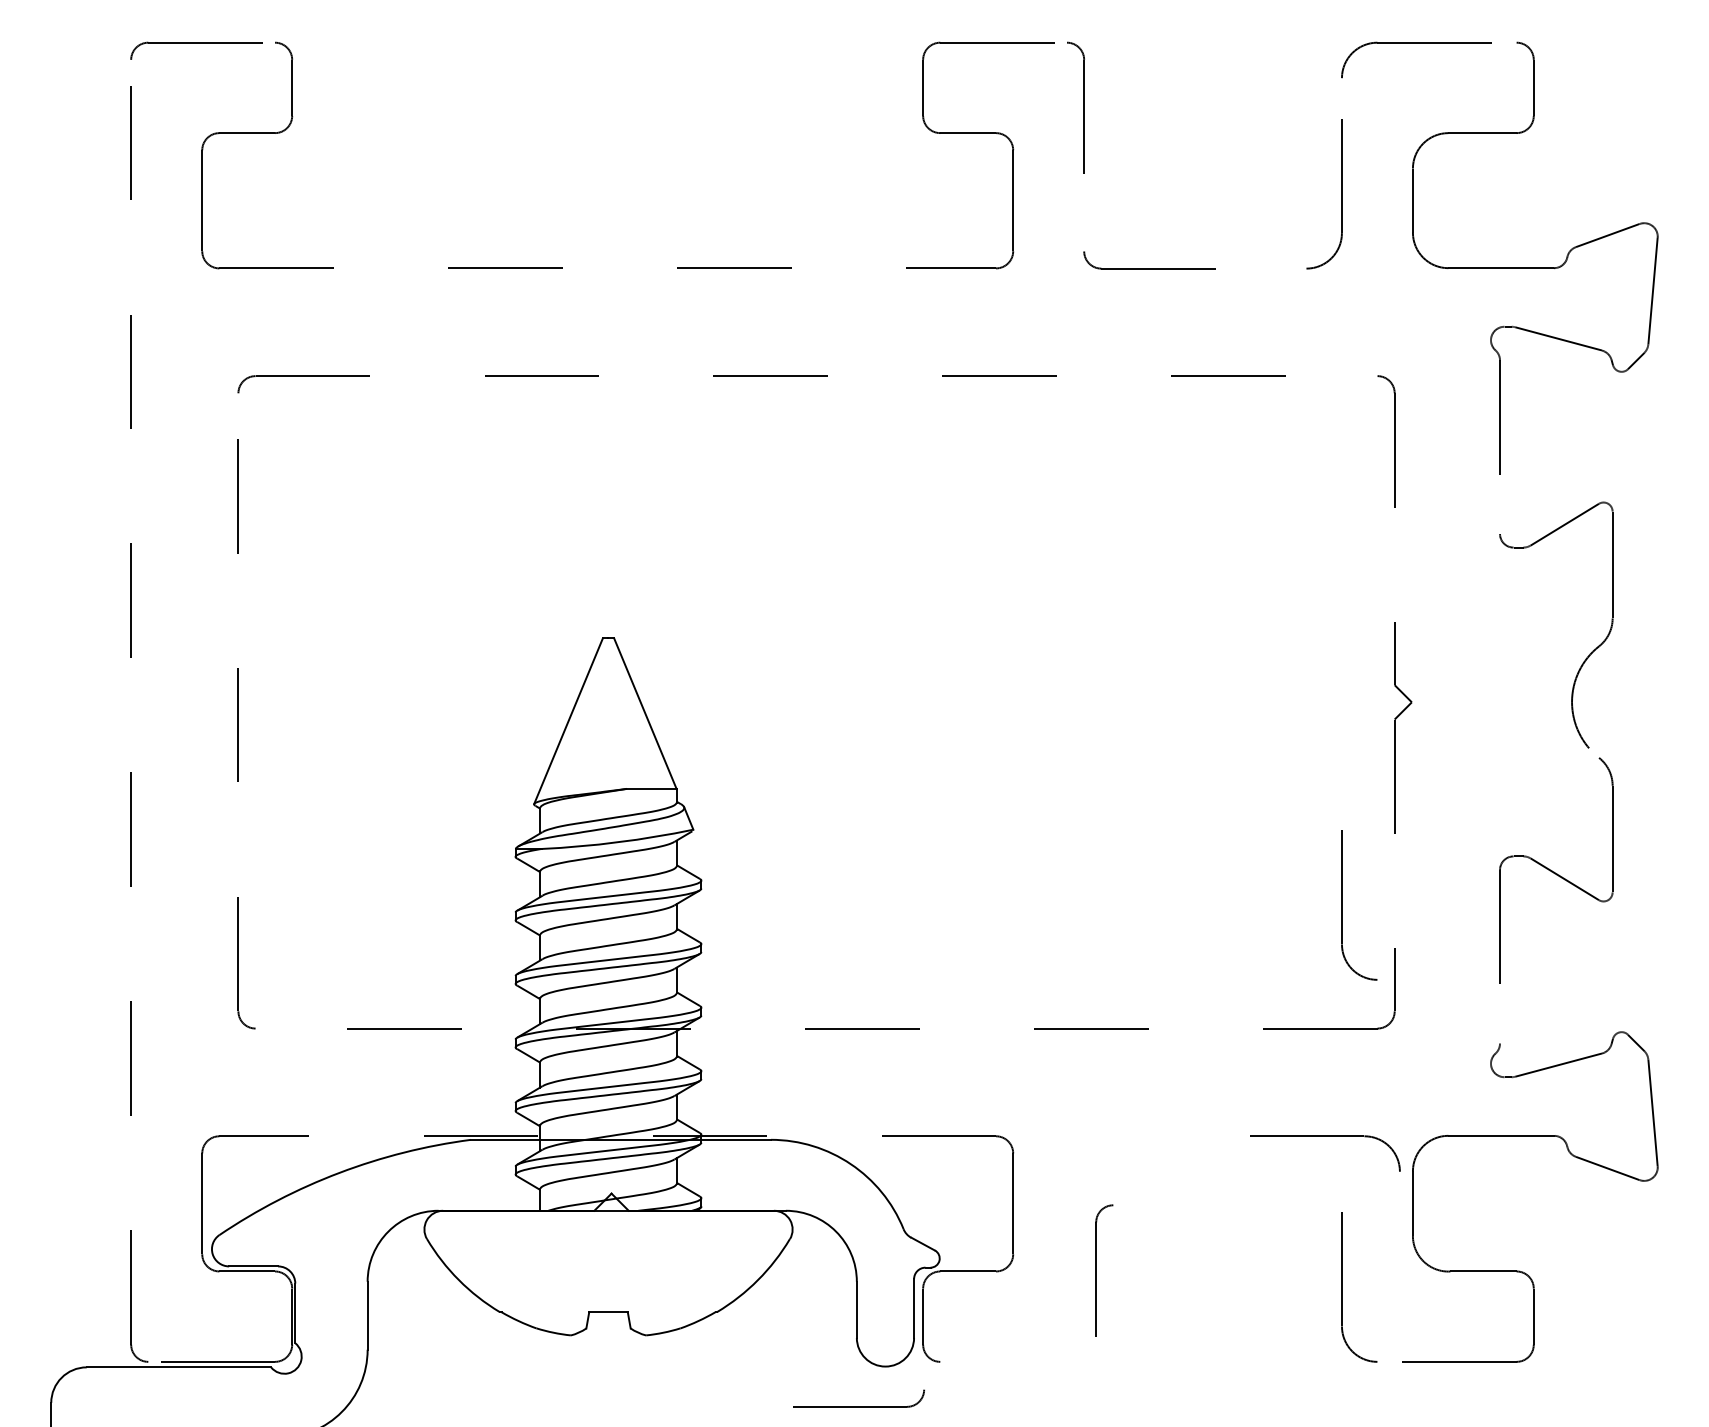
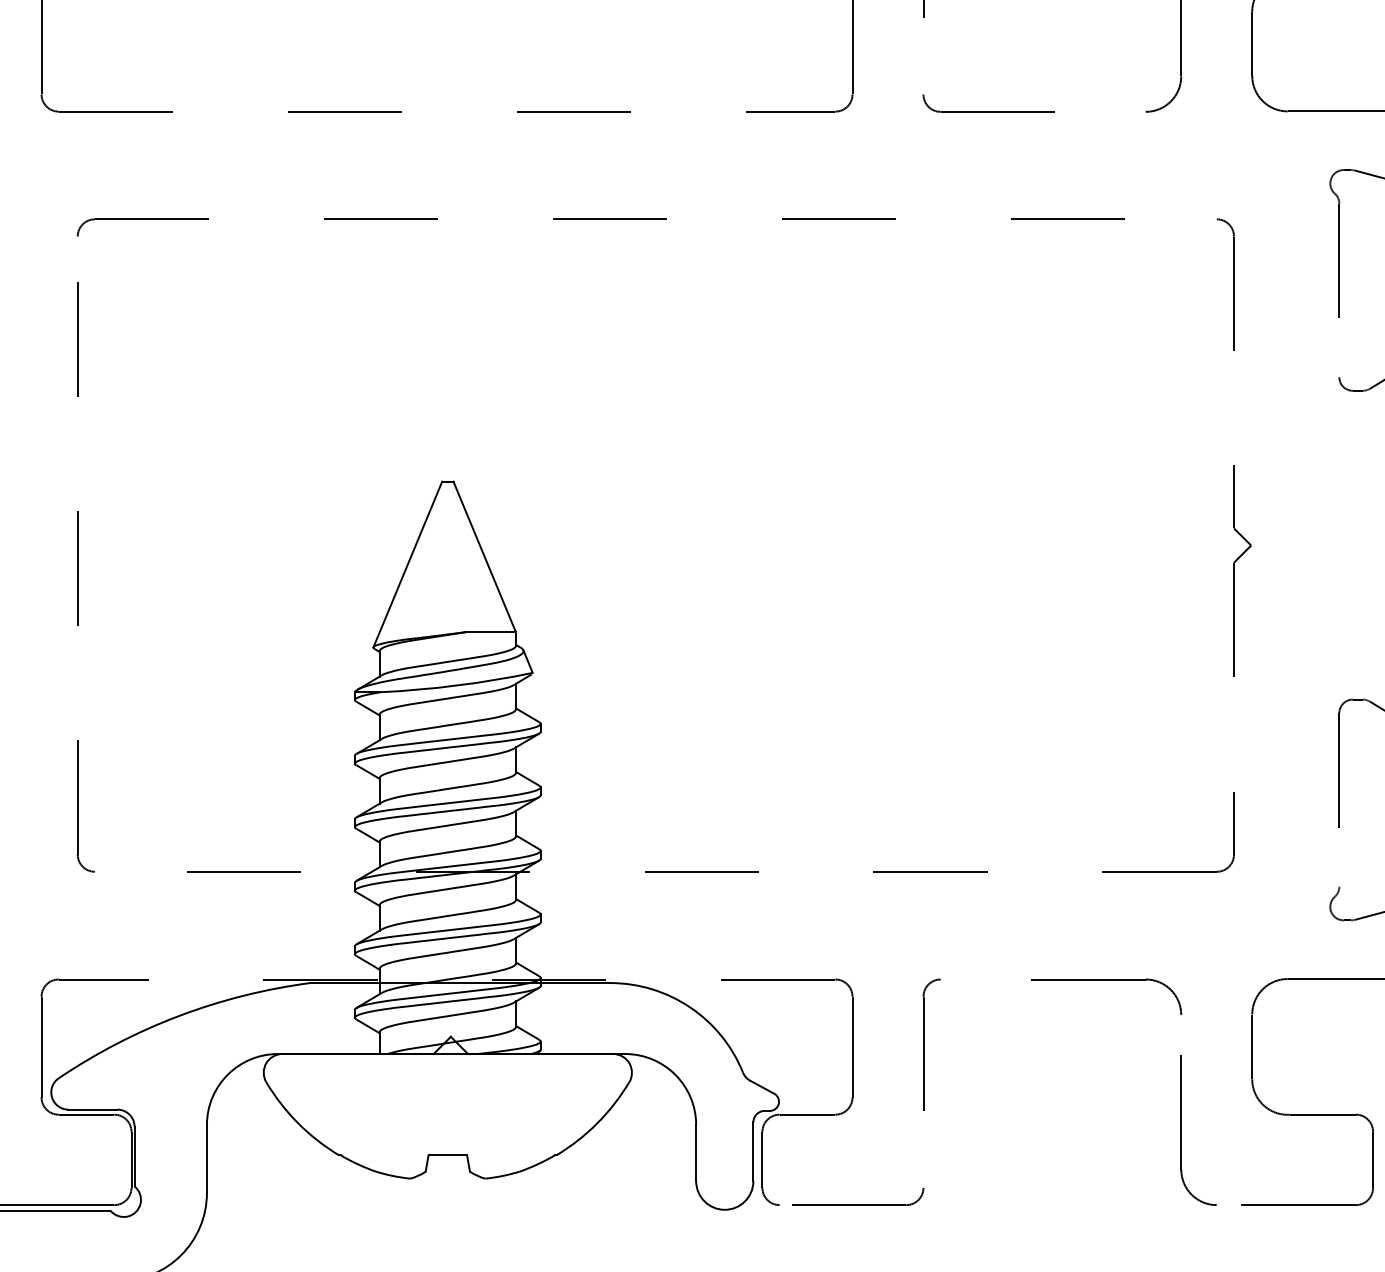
part: (1342, 905) -> (1181, 748), removed
part: (1325, 1136) -> (1106, 979), moved
part: (1096, 1270) -> (923, 1044), moved
part: (858, 1406) -> (857, 1204), moved

